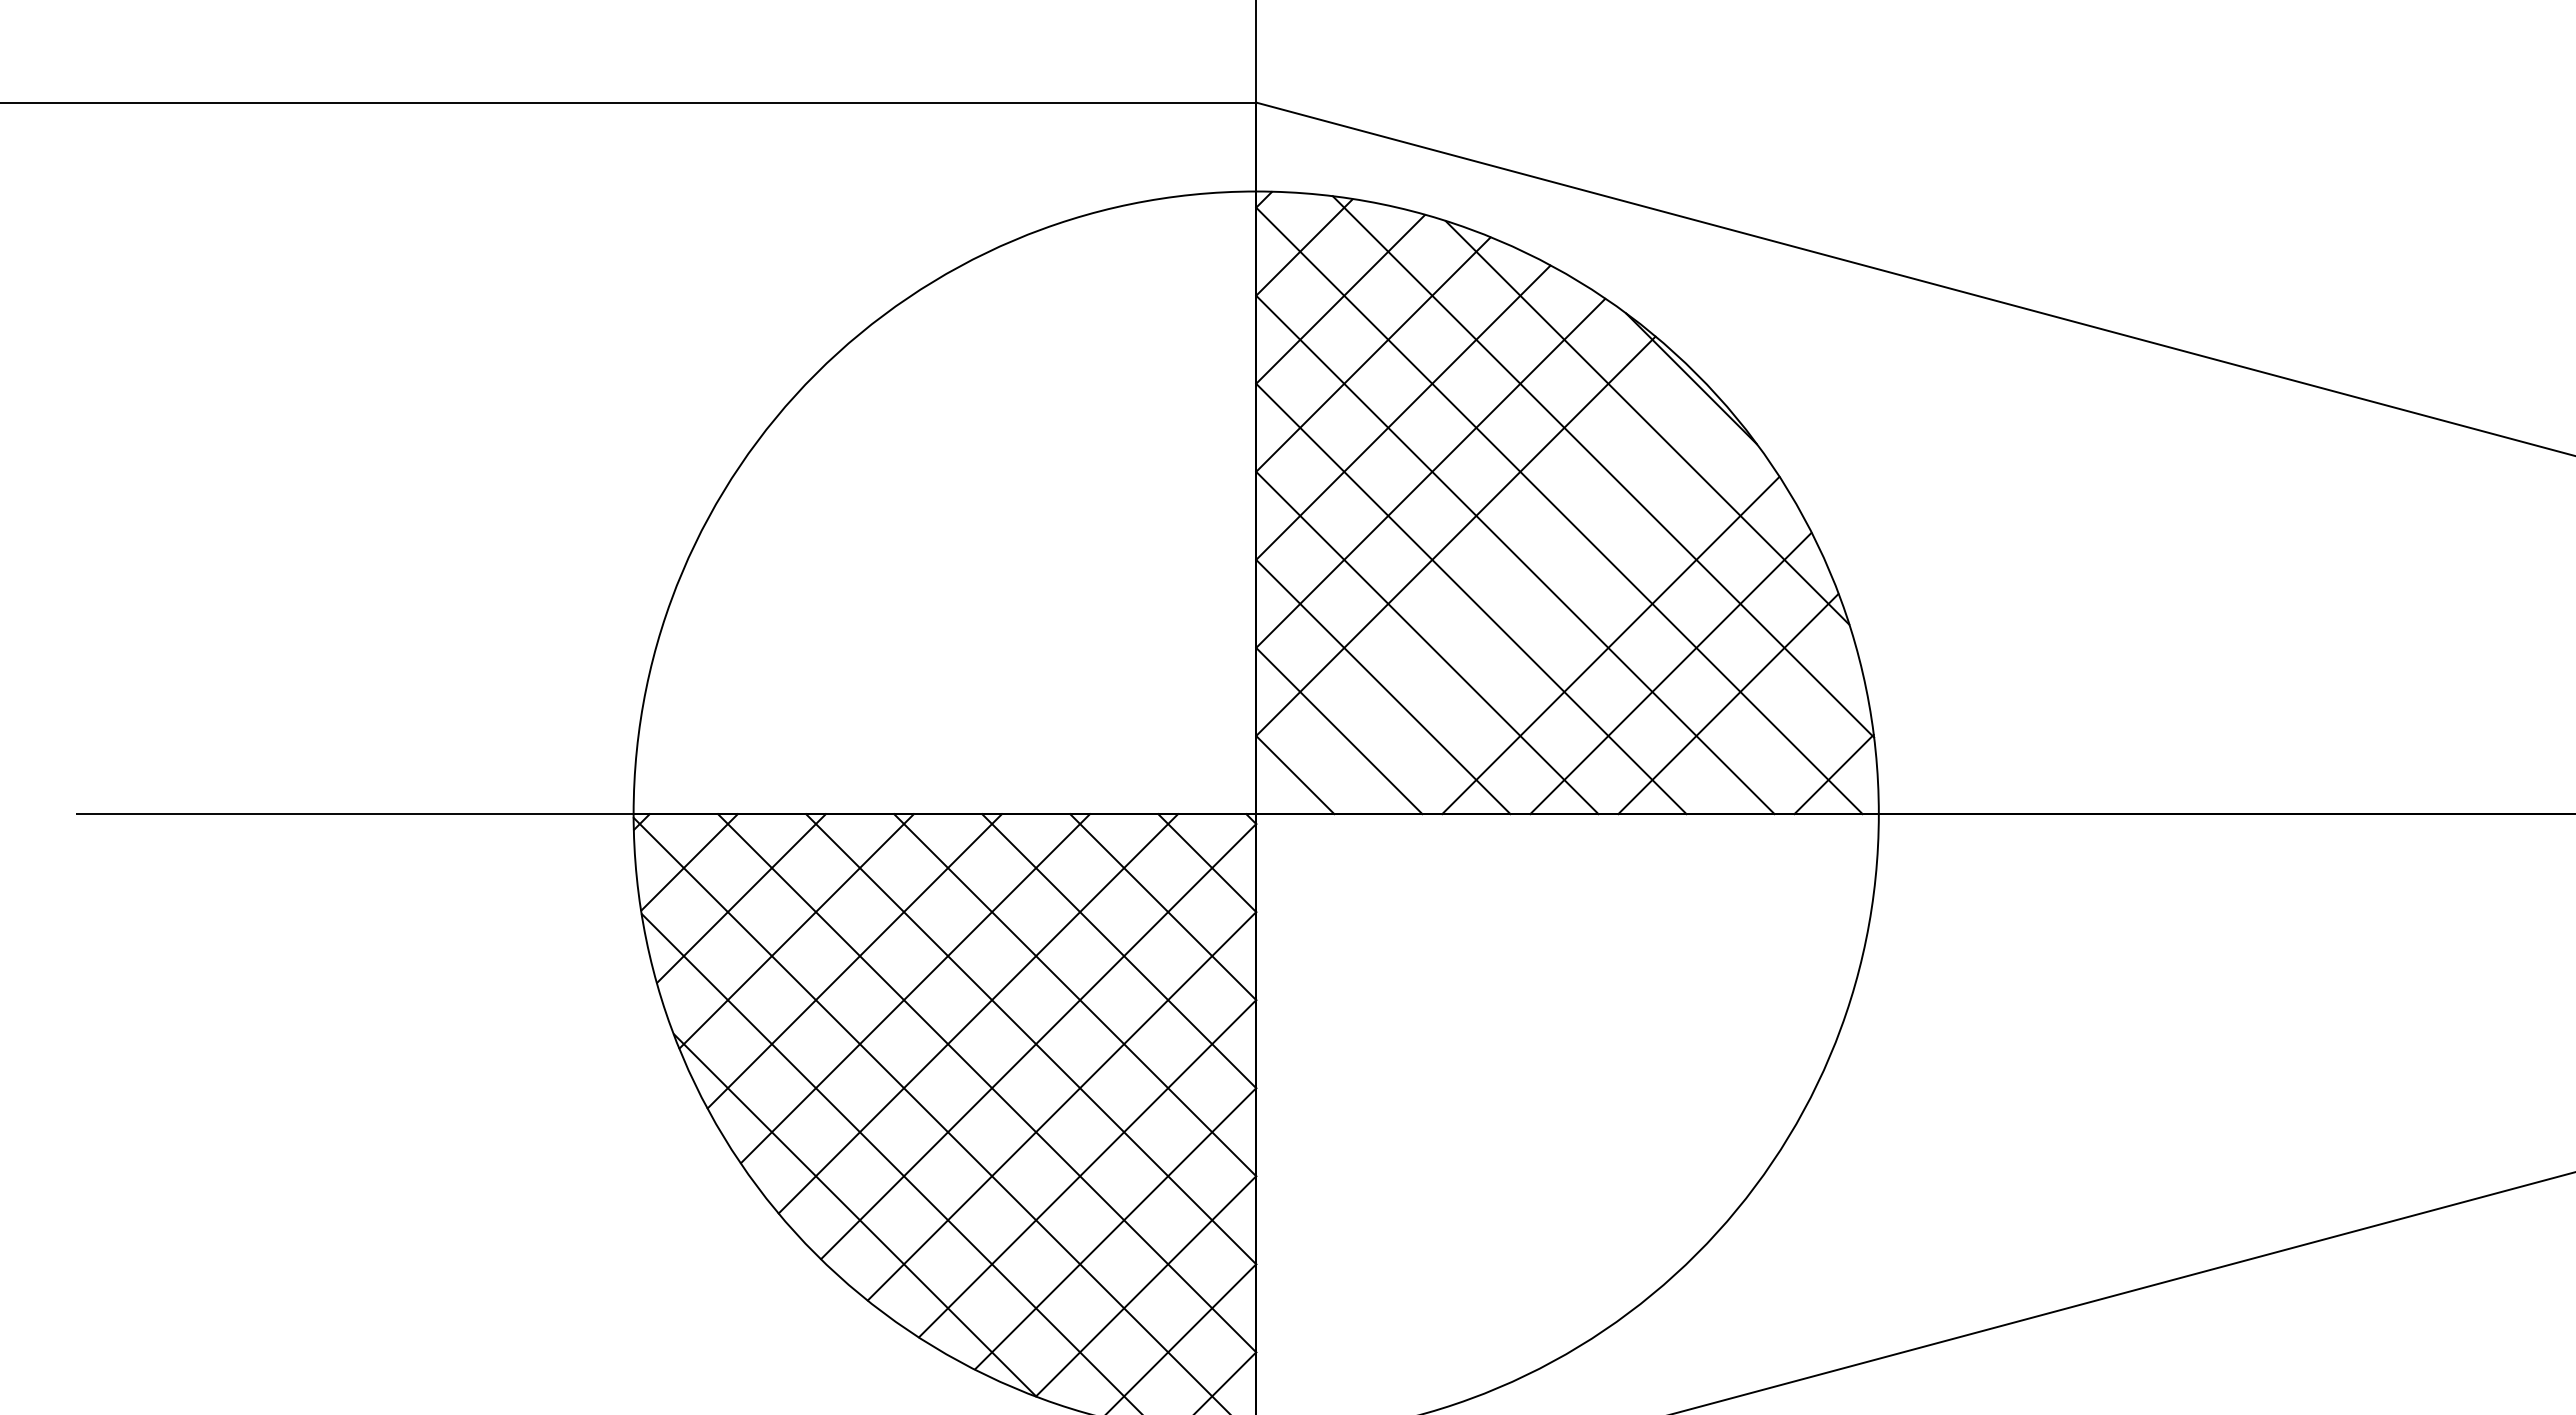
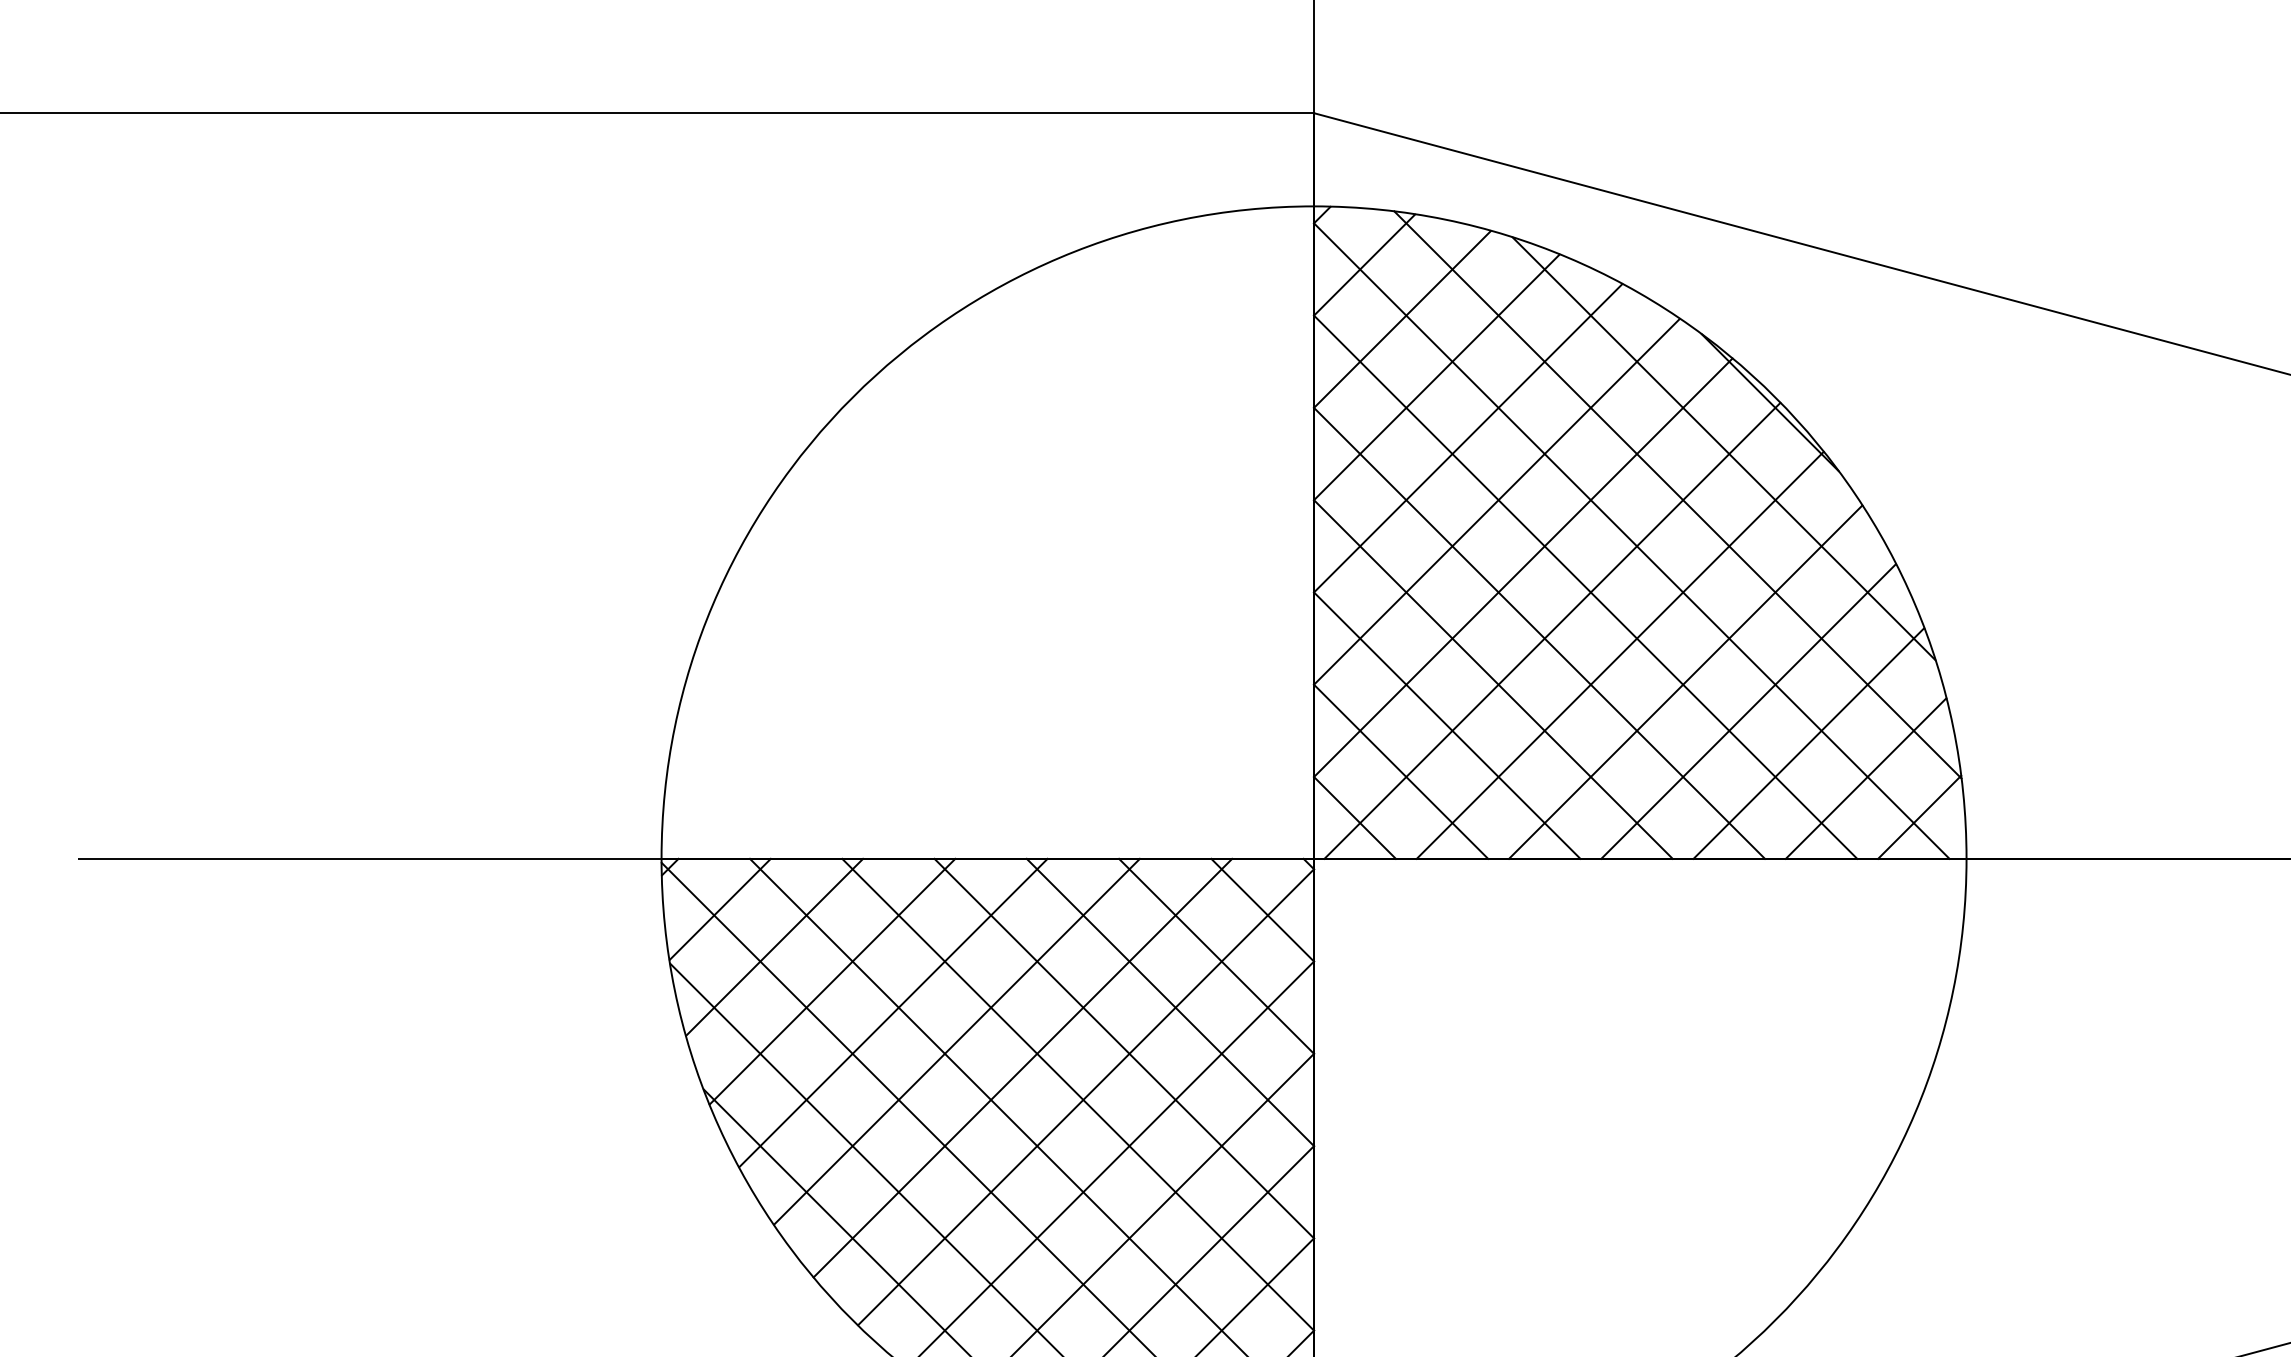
line: (1483, 596) -> (1552, 630), added
line: (1548, 619) -> (1620, 654), added
line: (1782, 737) -> (1865, 778), added

